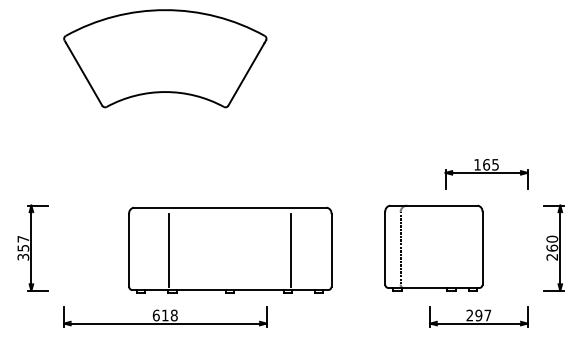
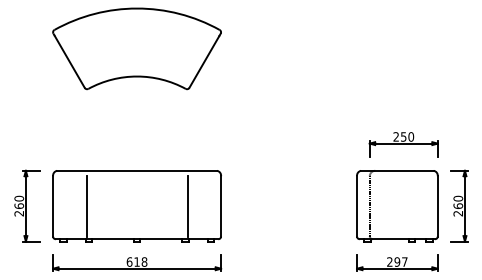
text: (486, 164) -> (403, 136), 165 -> 250
text: (23, 247) -> (19, 205), 357 -> 260
part: (433, 247) -> (397, 205), moved
part: (230, 249) -> (137, 205), moved

